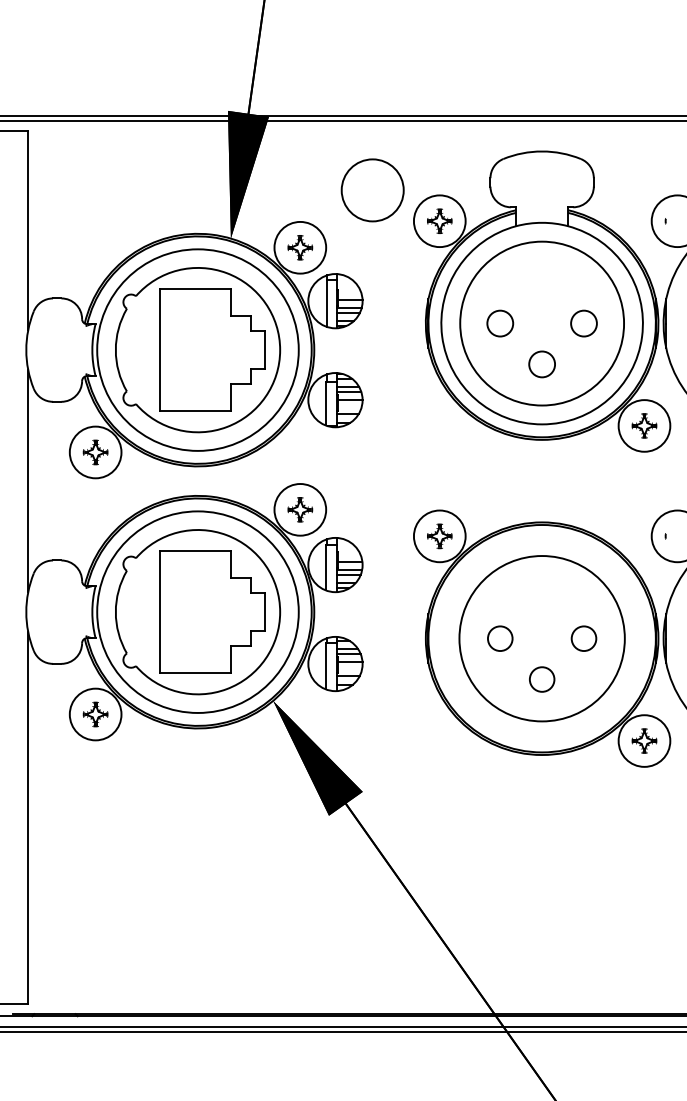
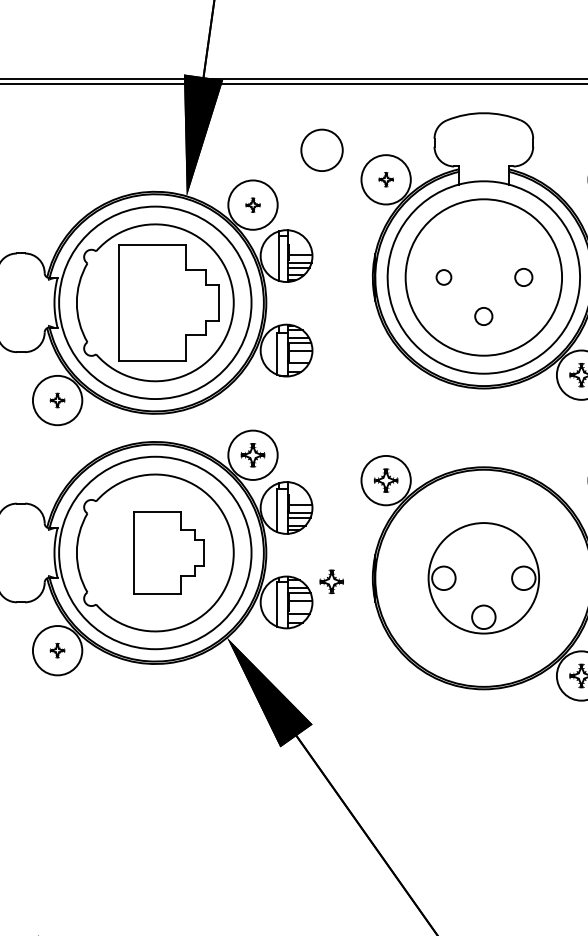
circle: (372, 190) -> (321, 150), size x0.7
part: (439, 220) -> (385, 179), size x0.6
part: (300, 247) -> (253, 204), size x0.6
circle: (500, 323) -> (444, 277), size x0.6
circle: (583, 323) -> (523, 277), size x0.7
circle: (541, 364) -> (483, 316), size x0.7
part: (95, 452) -> (57, 400), size x0.6
part: (212, 611) -> (169, 552), size x0.7
circle: (541, 638) -> (483, 578), size x0.7
part: (382, 642) -> (331, 581), added
part: (95, 714) -> (57, 650), size x0.6

